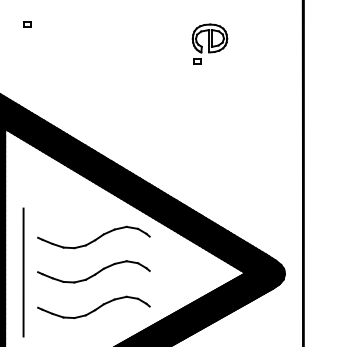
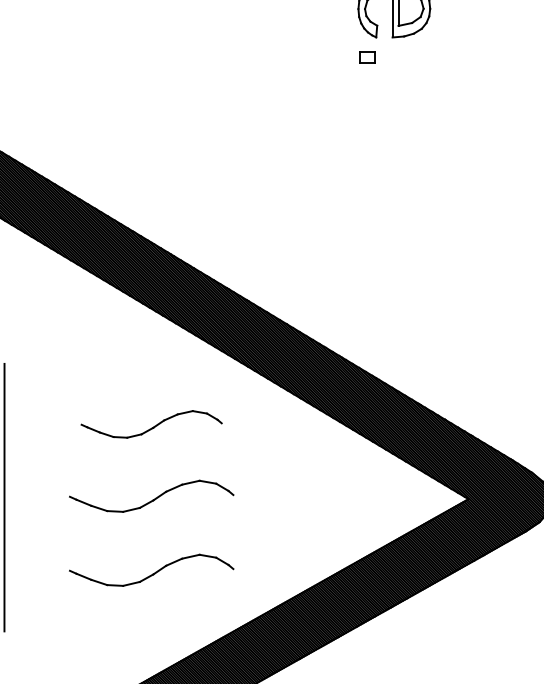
part: (93, 237) -> (150, 424), size x0.6
part: (93, 271) -> (150, 495), size x0.7
part: (93, 306) -> (150, 568), size x0.7

